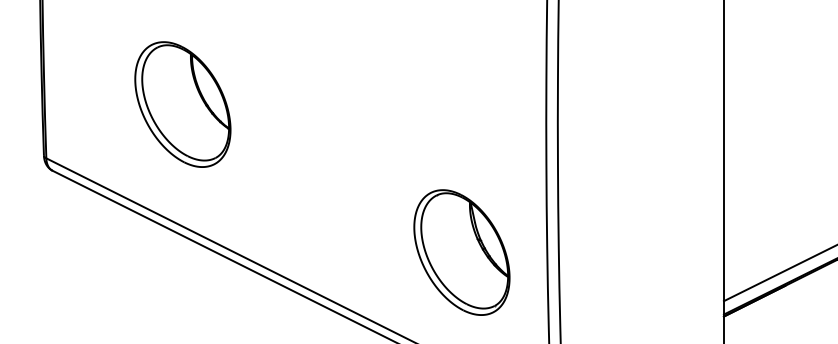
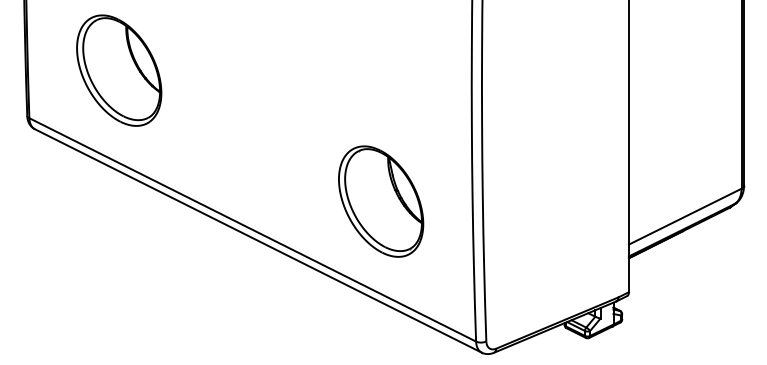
part: (183, 104) -> (119, 70), moved
part: (462, 252) -> (381, 201), moved

